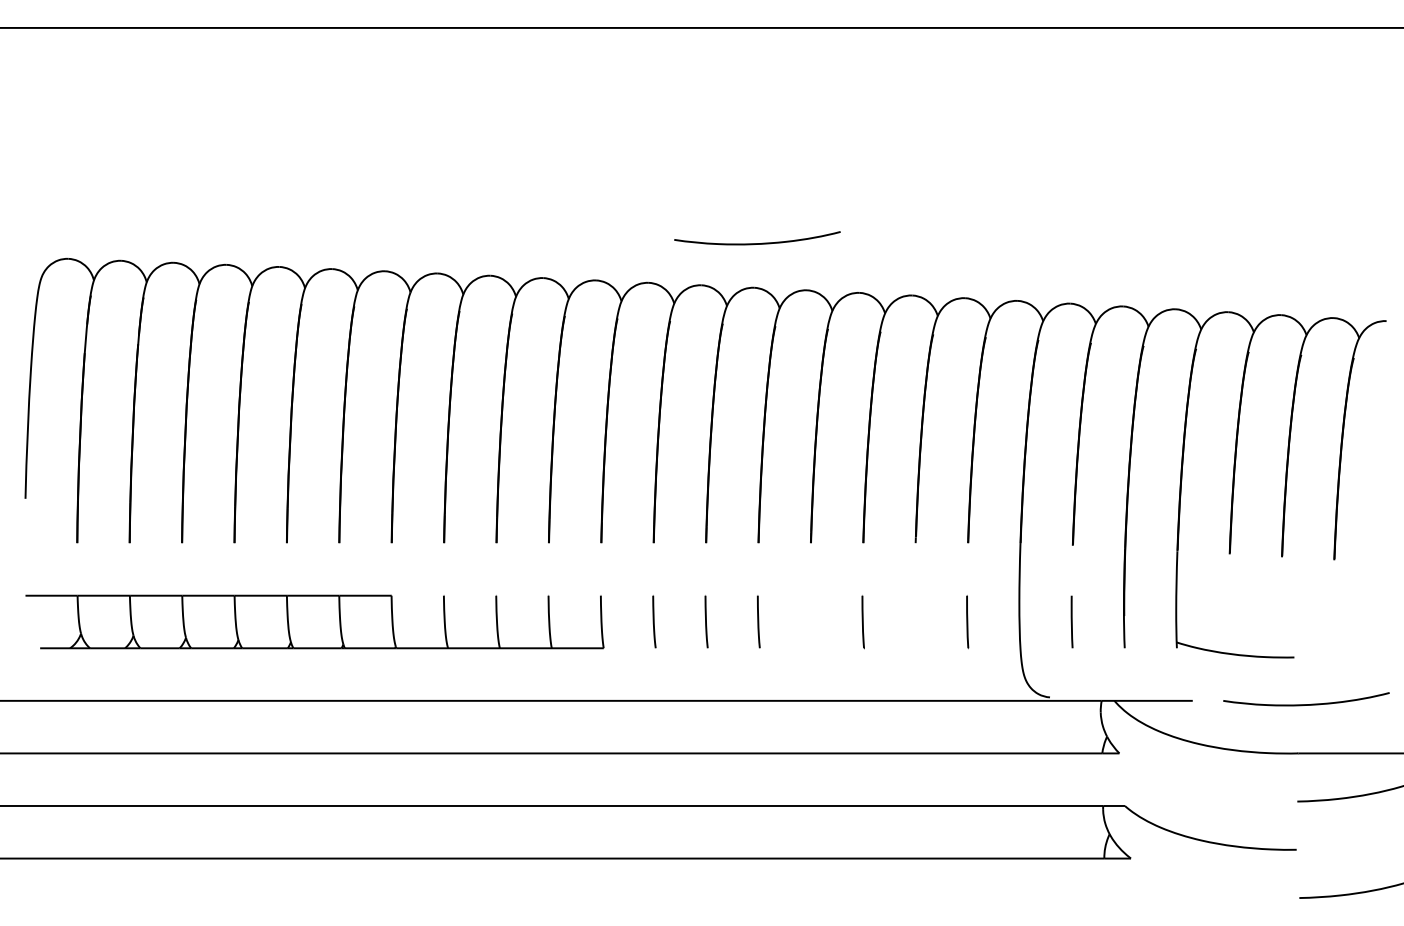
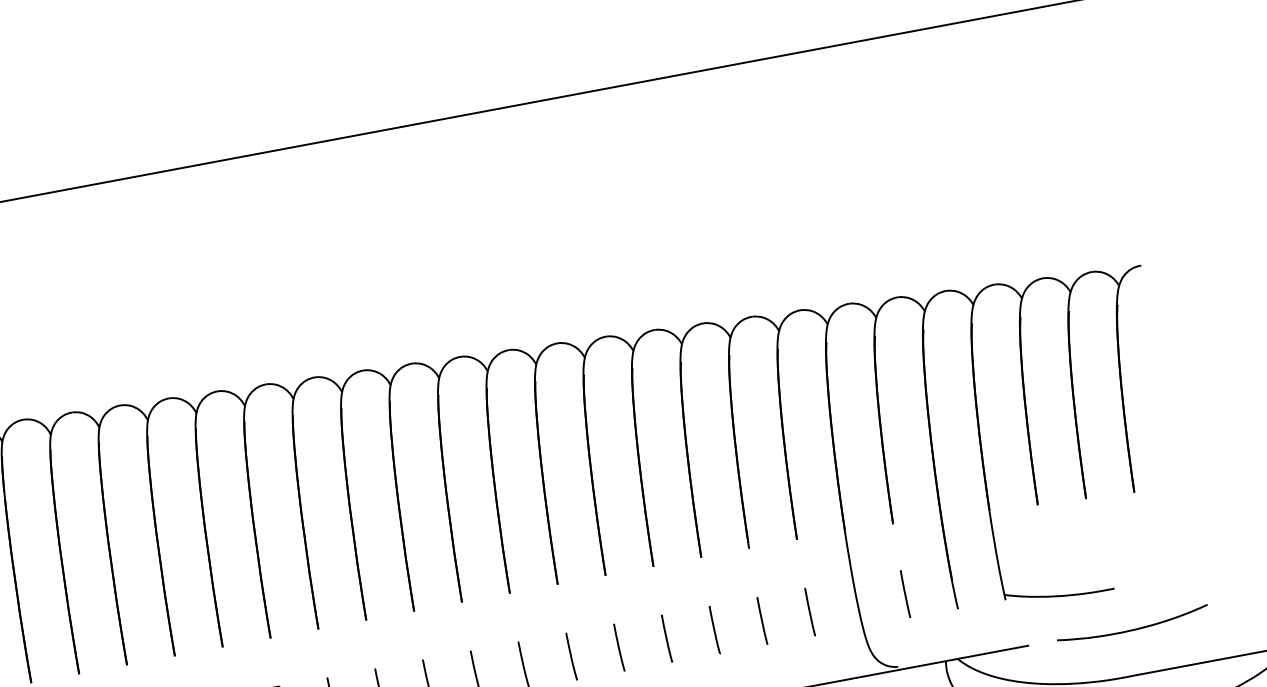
curve: (757, 243) -> (553, 302), removed
line: (810, 621) -> (666, 638), added
line: (914, 621) -> (761, 620), added

